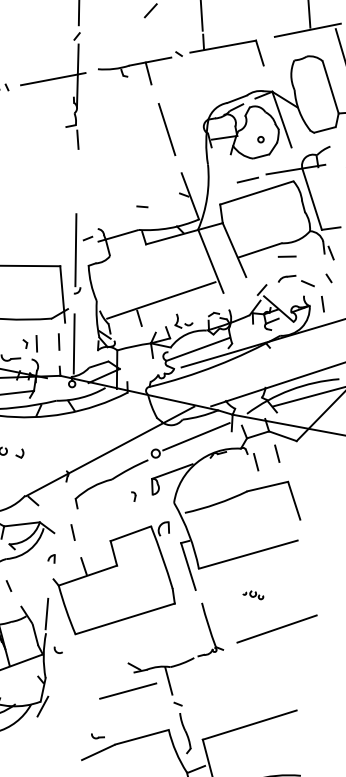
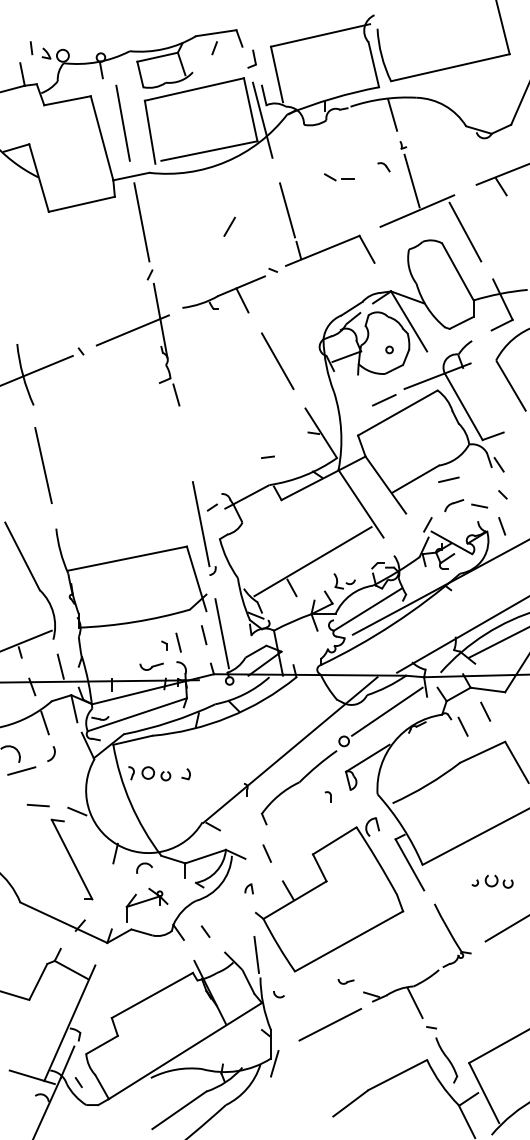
part: (253, 594) -> (492, 881), size x1.67
line: (128, 690) -> (330, 1024), moved
part: (97, 736) -> (345, 981), moved

